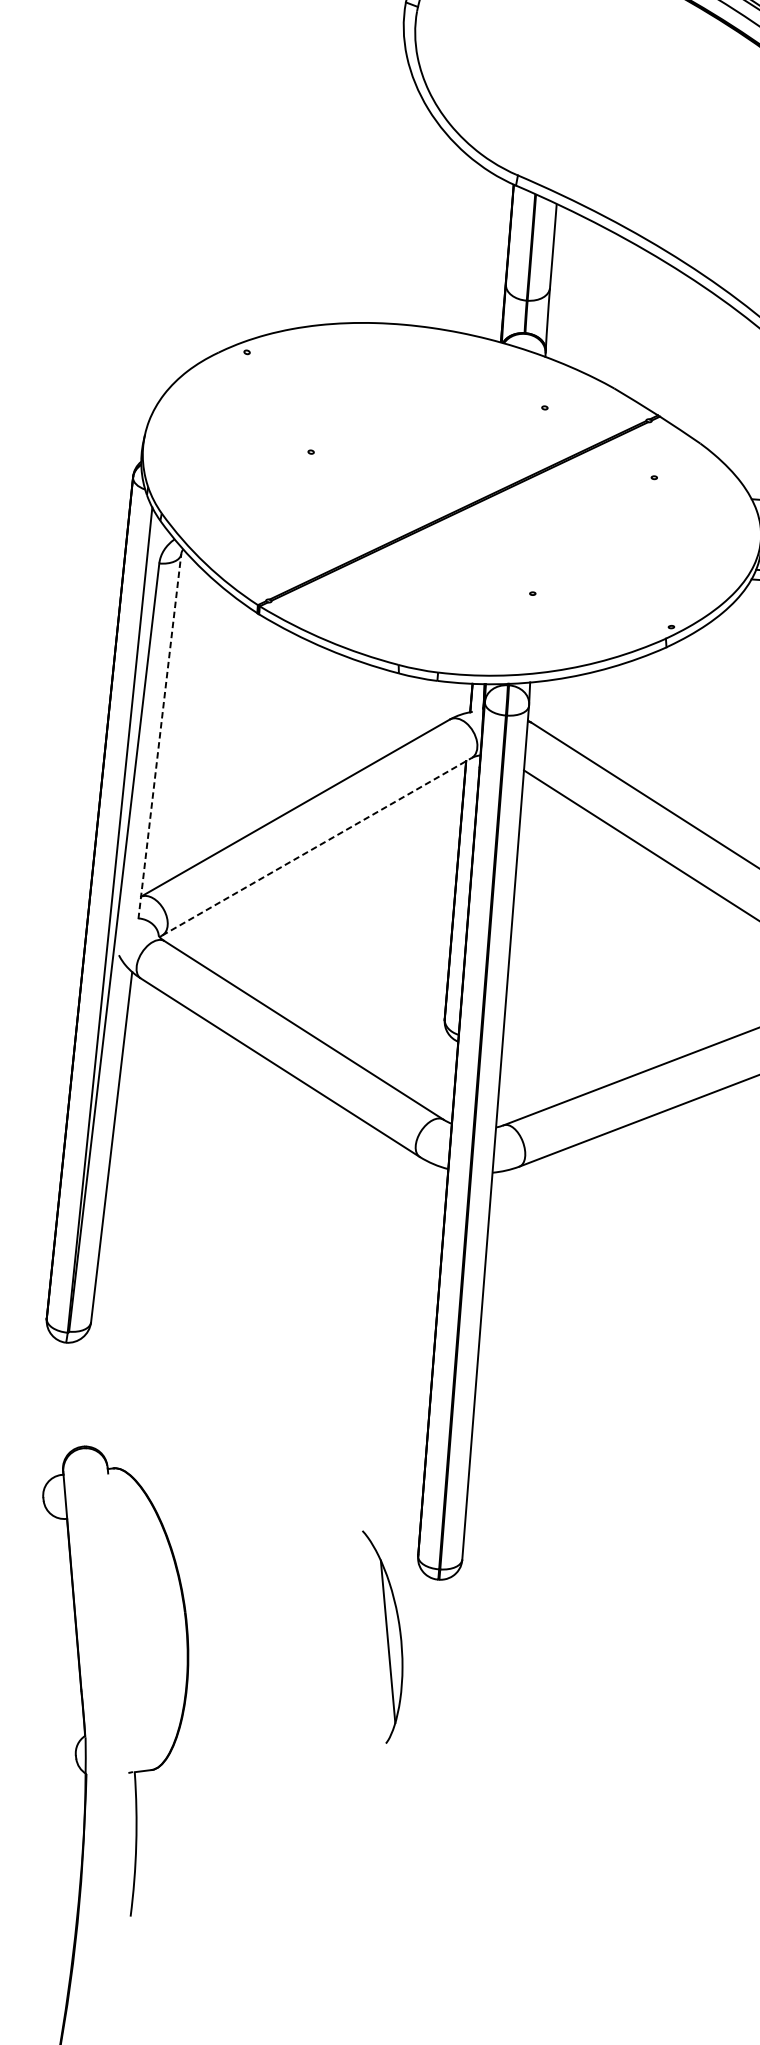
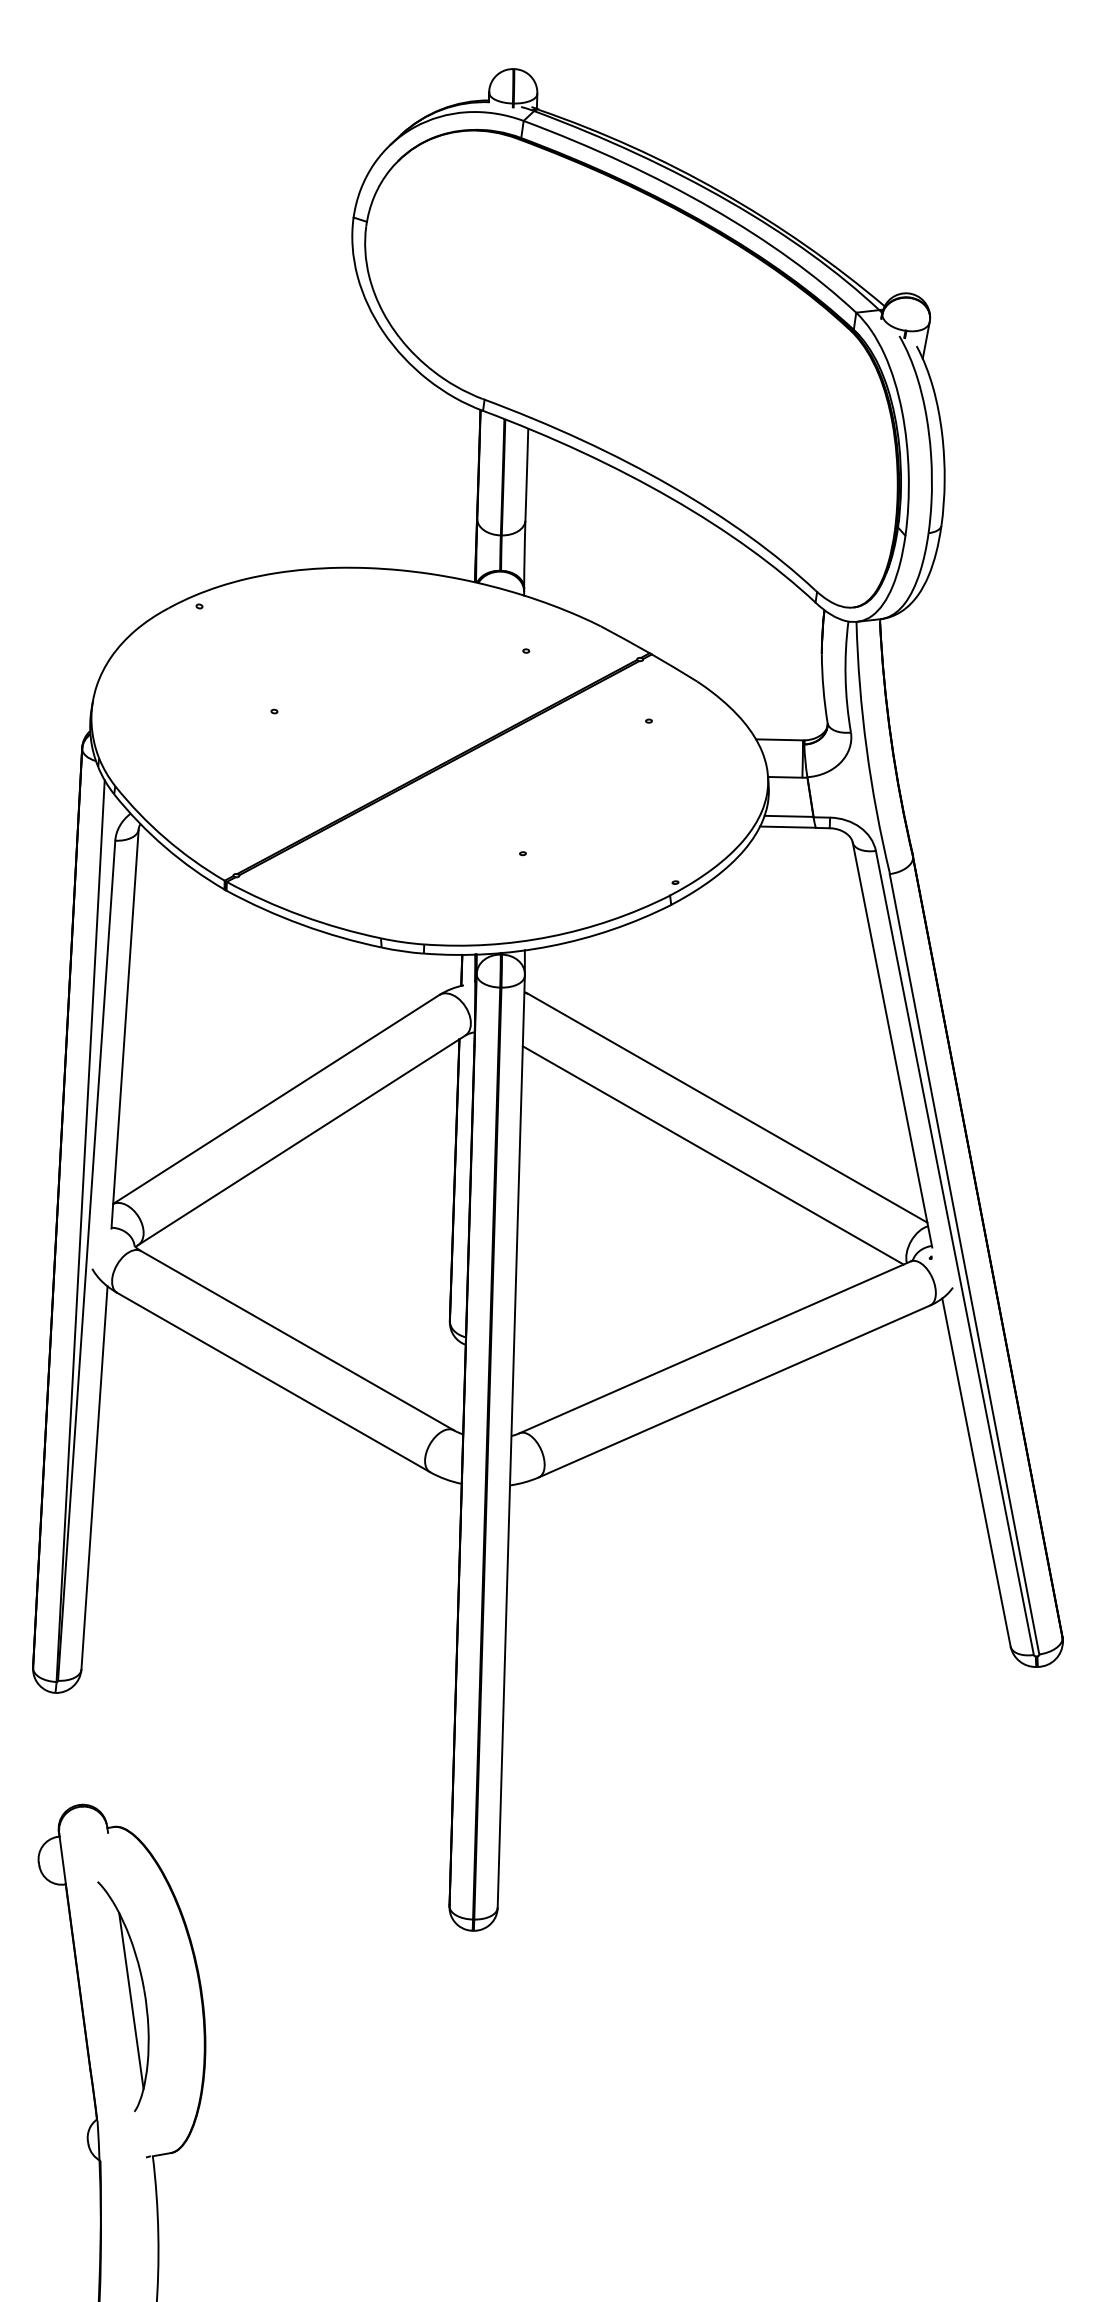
line: (160, 736) -> (125, 1028), dashed -> solid
line: (317, 846) -> (302, 1140), dashed -> solid
part: (381, 1637) -> (123, 1996), moved

